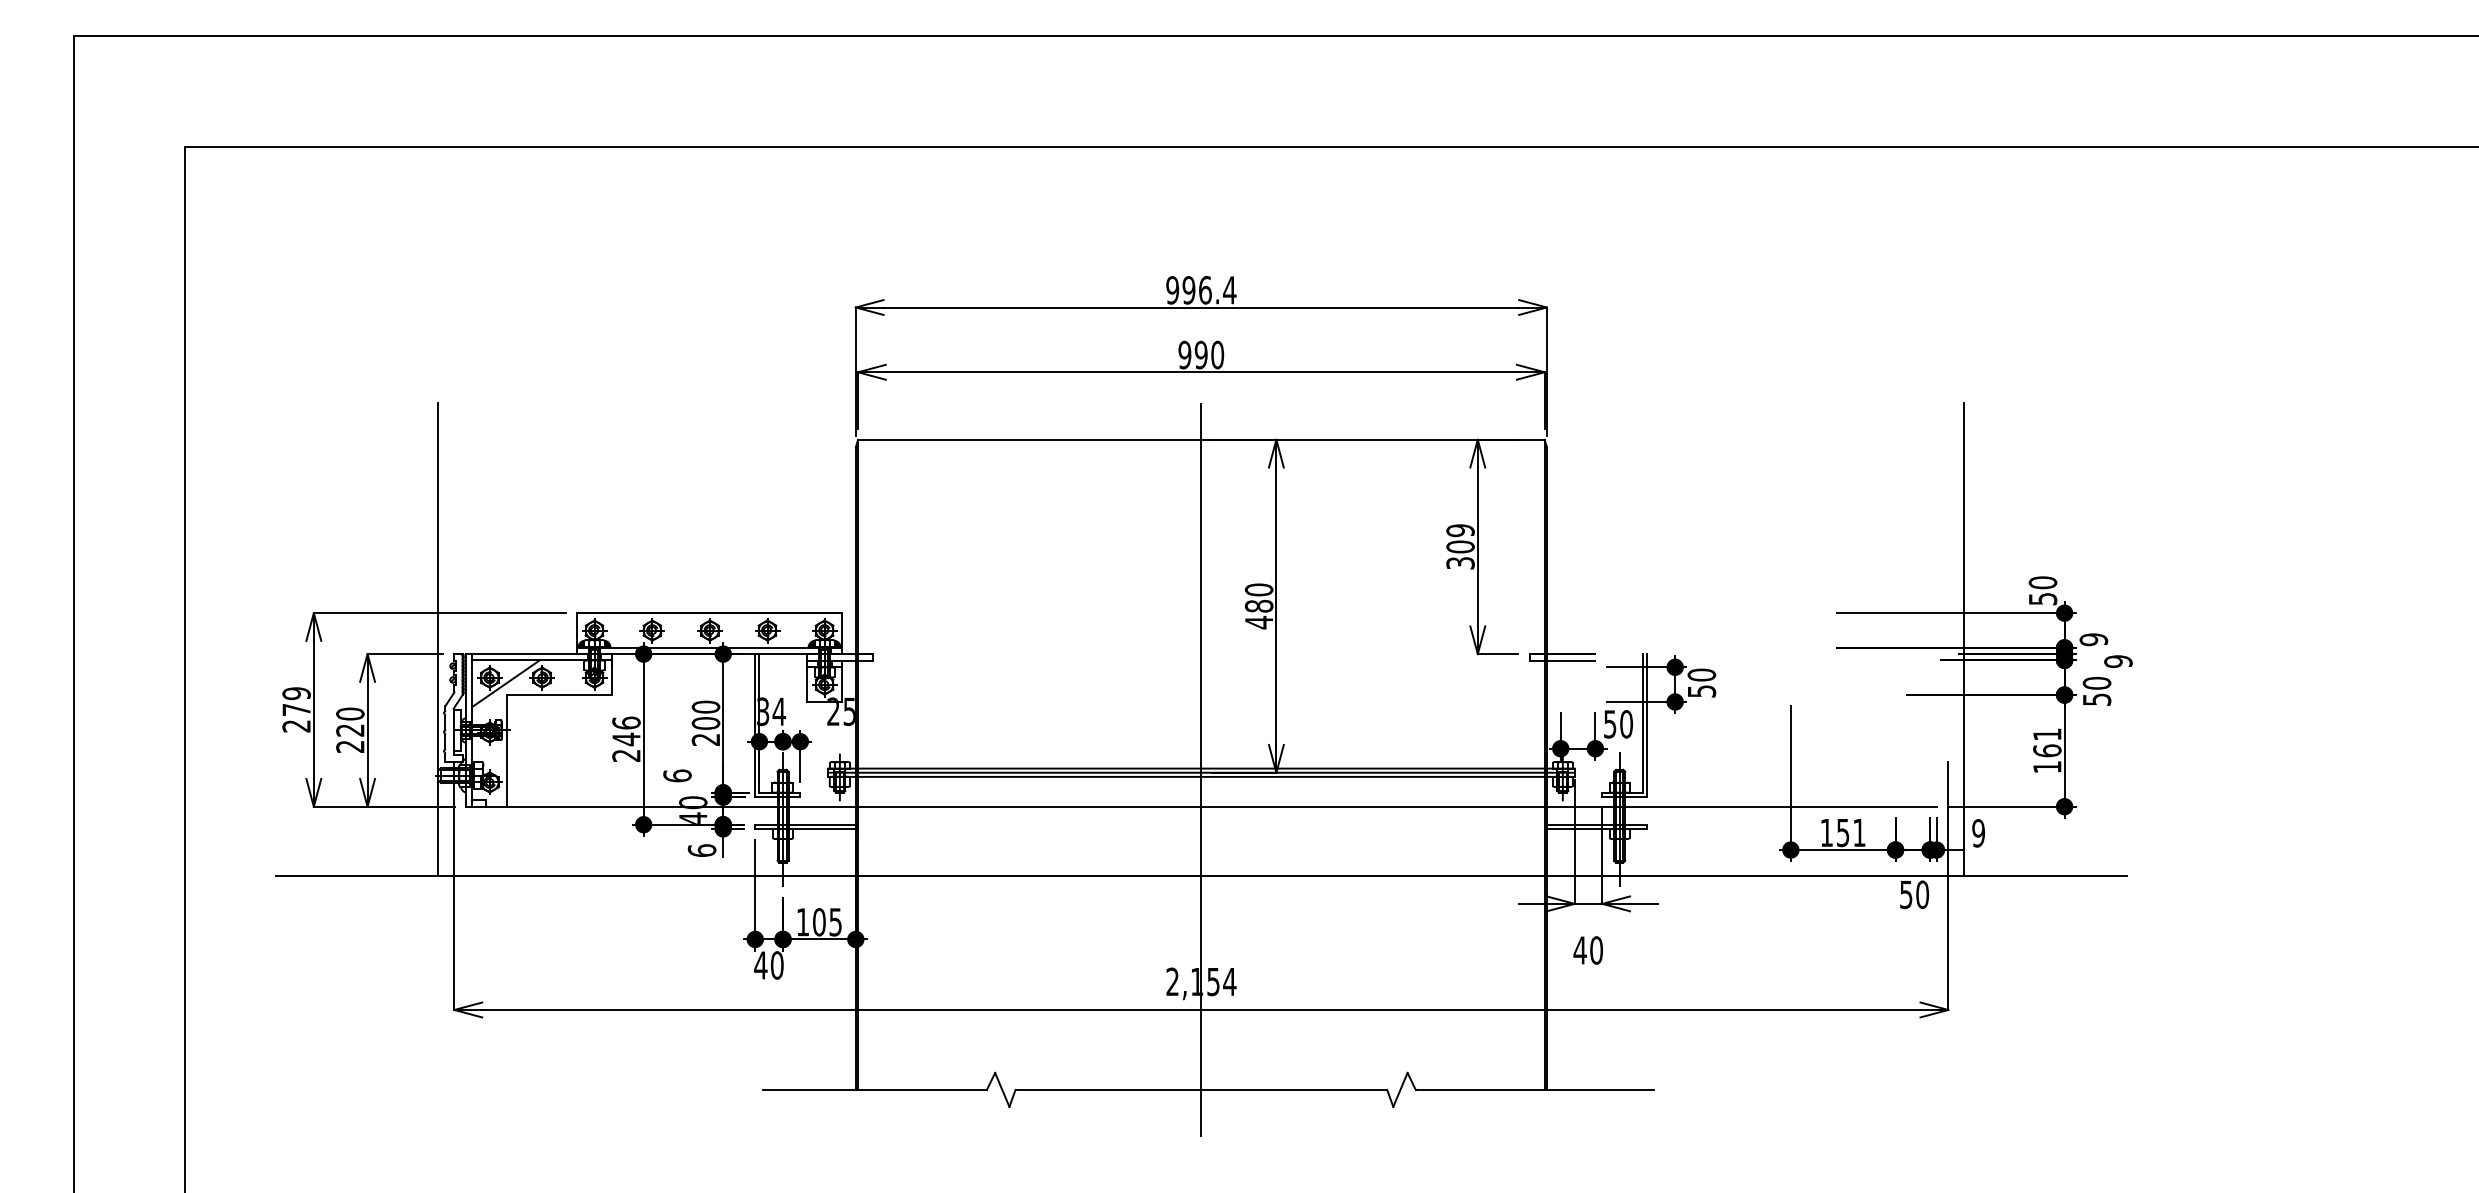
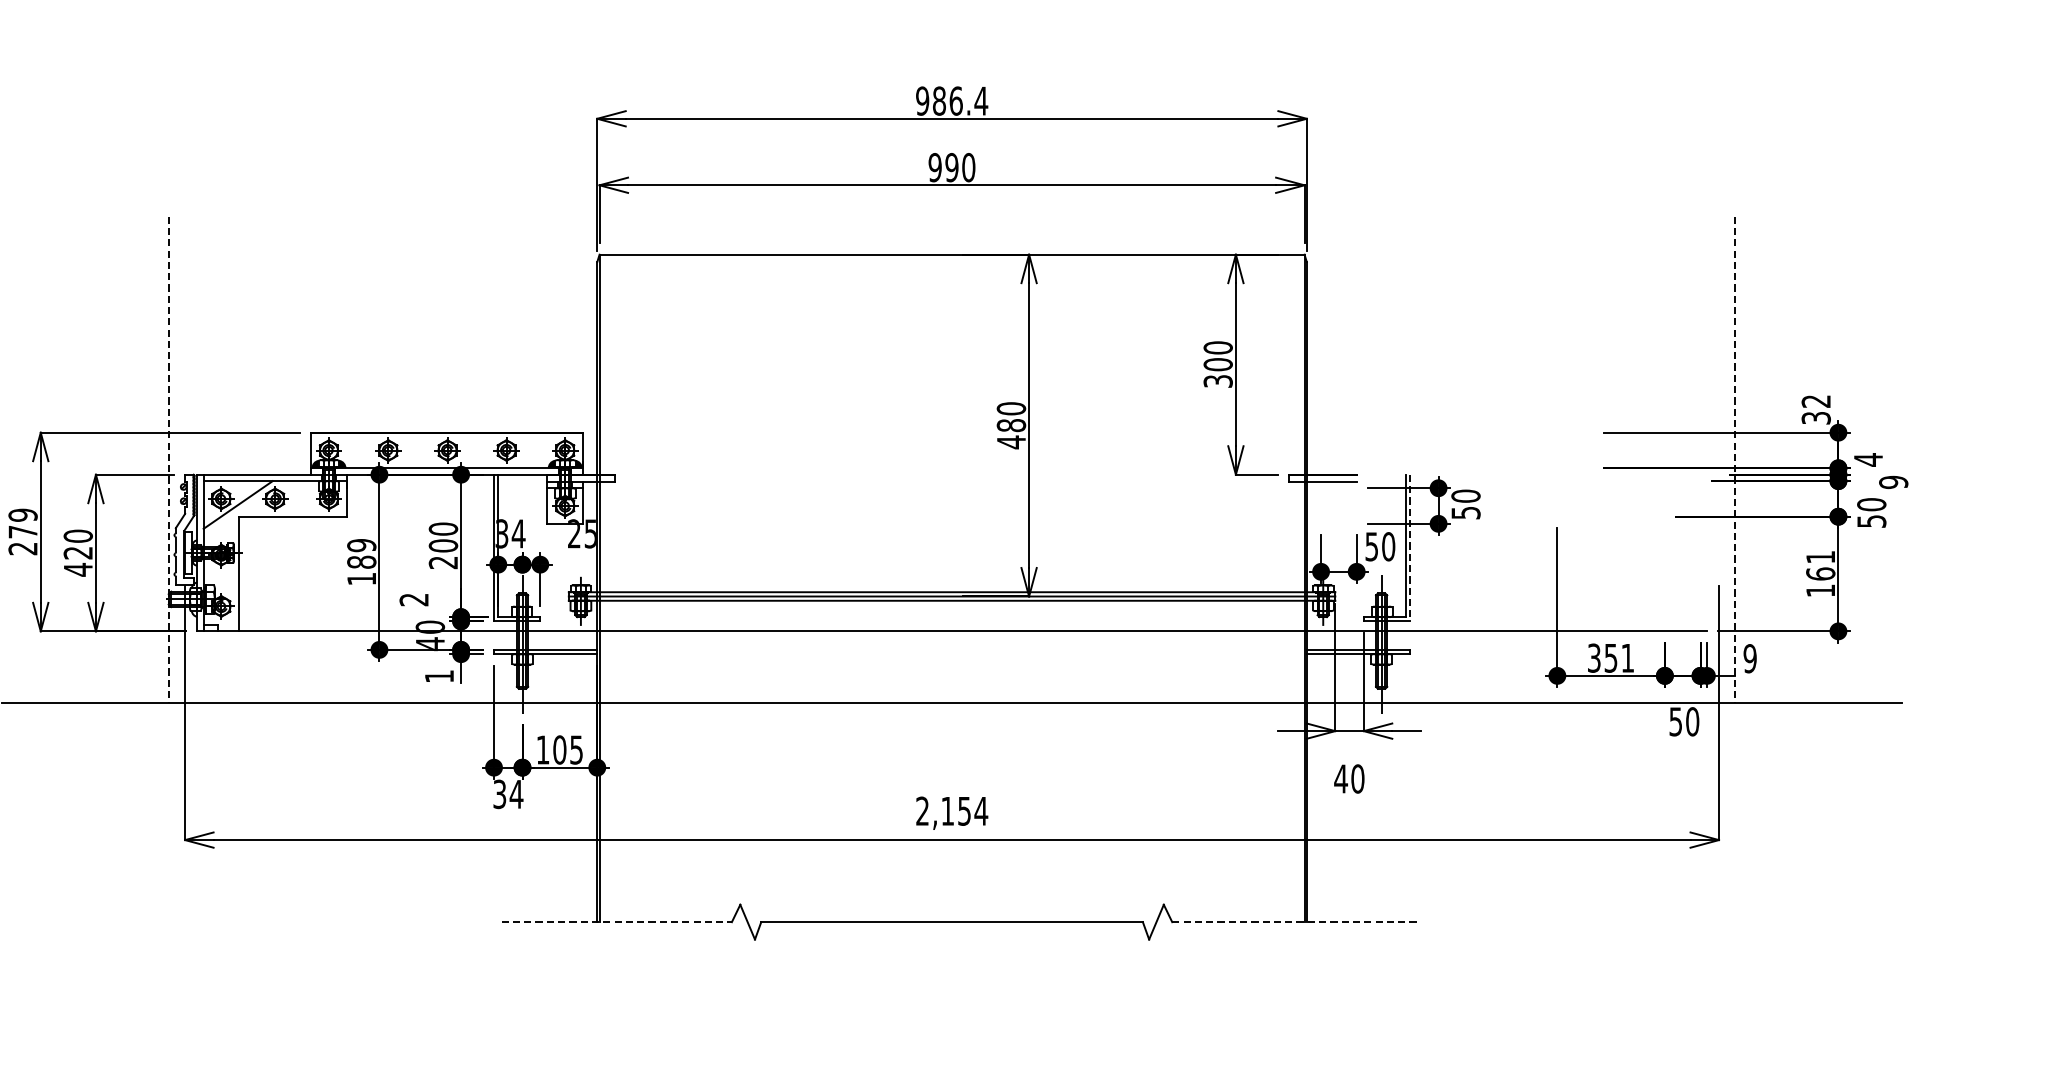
text: (1188, 290) -> (938, 101), 996.4 -> 986.4
text: (1460, 530) -> (1218, 347), 309 -> 300
text: (2042, 590) -> (1815, 409), 50 -> 32
line: (438, 639) -> (168, 459), solid -> dashed
line: (1964, 639) -> (1735, 459), solid -> dashed
text: (2093, 639) -> (1868, 459), 9 -> 4
line: (1647, 726) -> (1410, 549), solid -> dashed
text: (626, 738) -> (361, 561), 246 -> 189
text: (350, 746) -> (78, 569), 220 -> 420
line: (1201, 769) -> (952, 593), removed
text: (677, 775) -> (414, 599), 6 -> 2
text: (1826, 832) -> (1593, 657), 151 -> 351
text: (701, 850) -> (438, 676), 6 -> 1
text: (768, 965) -> (507, 794), 40 -> 34
line: (875, 1089) -> (617, 921), solid -> dashed
line: (1535, 1089) -> (1295, 921), solid -> dashed

